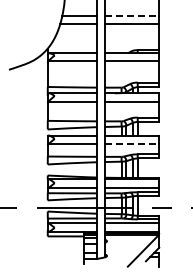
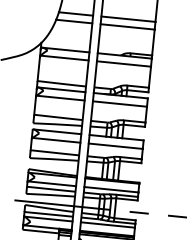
line: (132, 16) -> (128, 19), dashed -> solid
line: (132, 144) -> (116, 146), dashed -> solid

